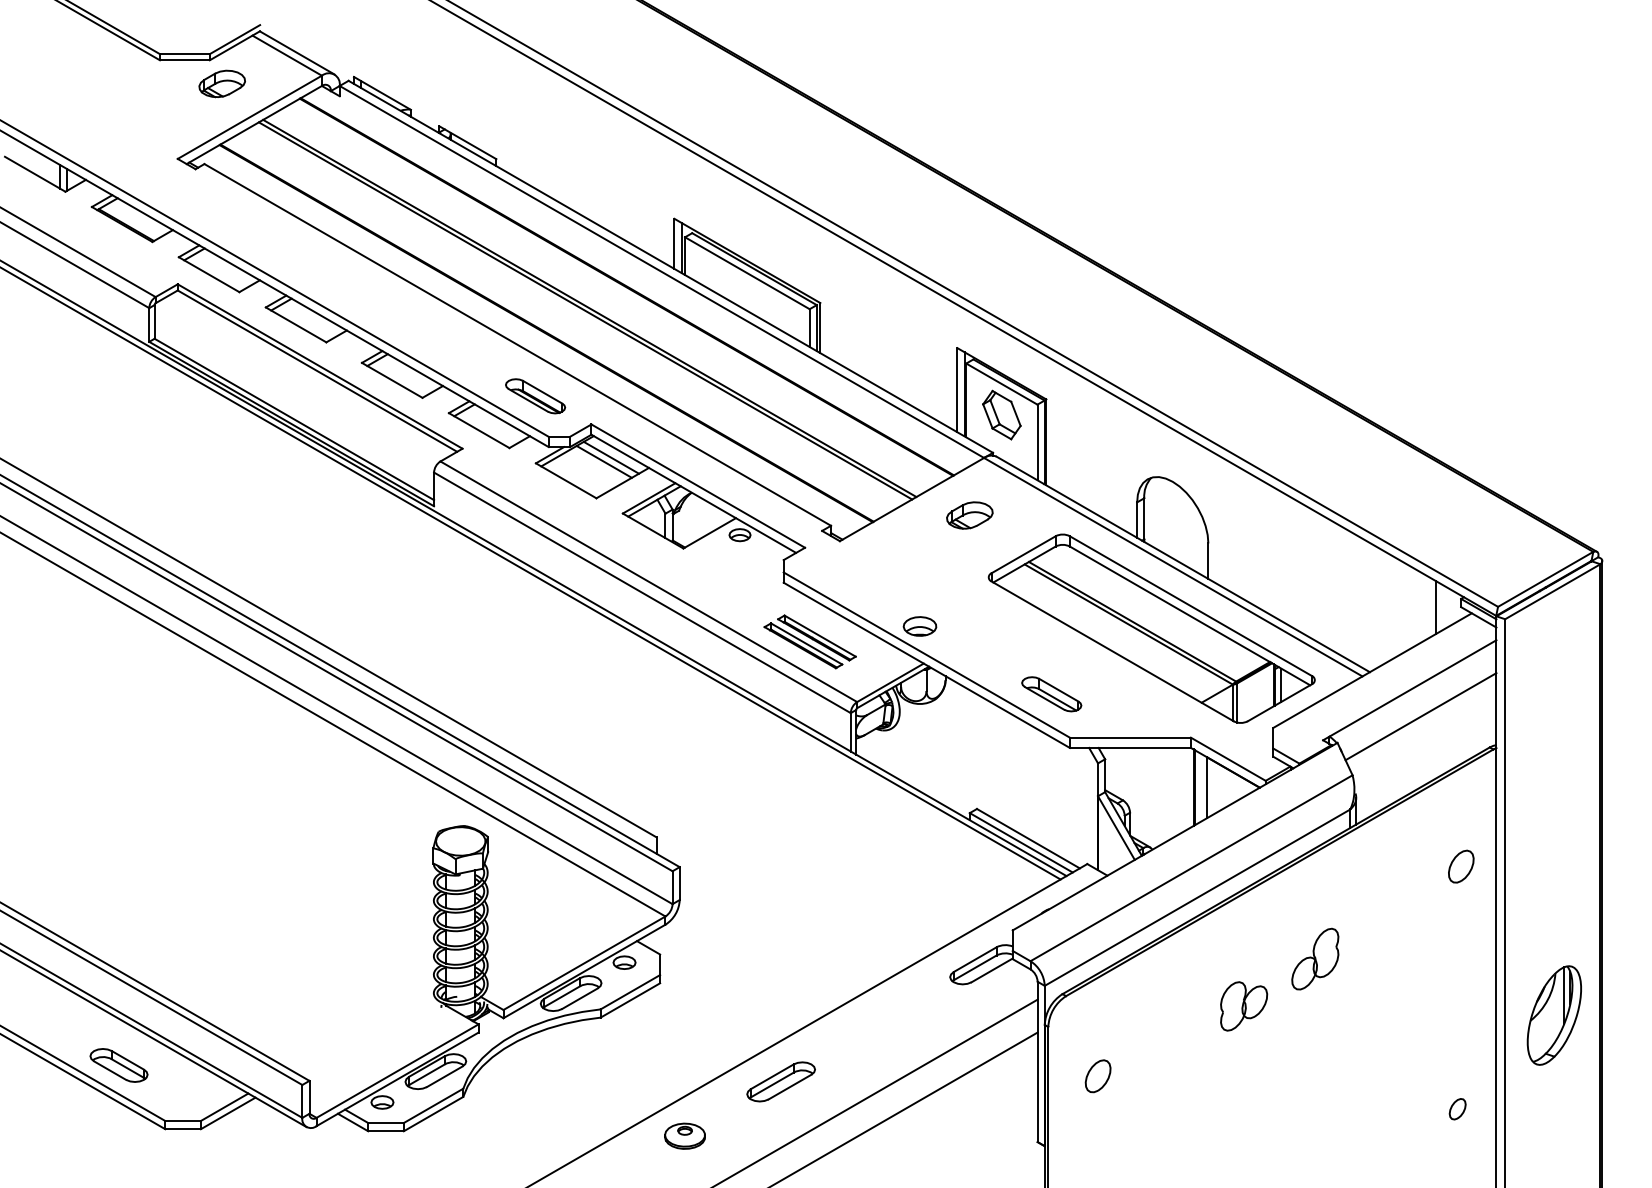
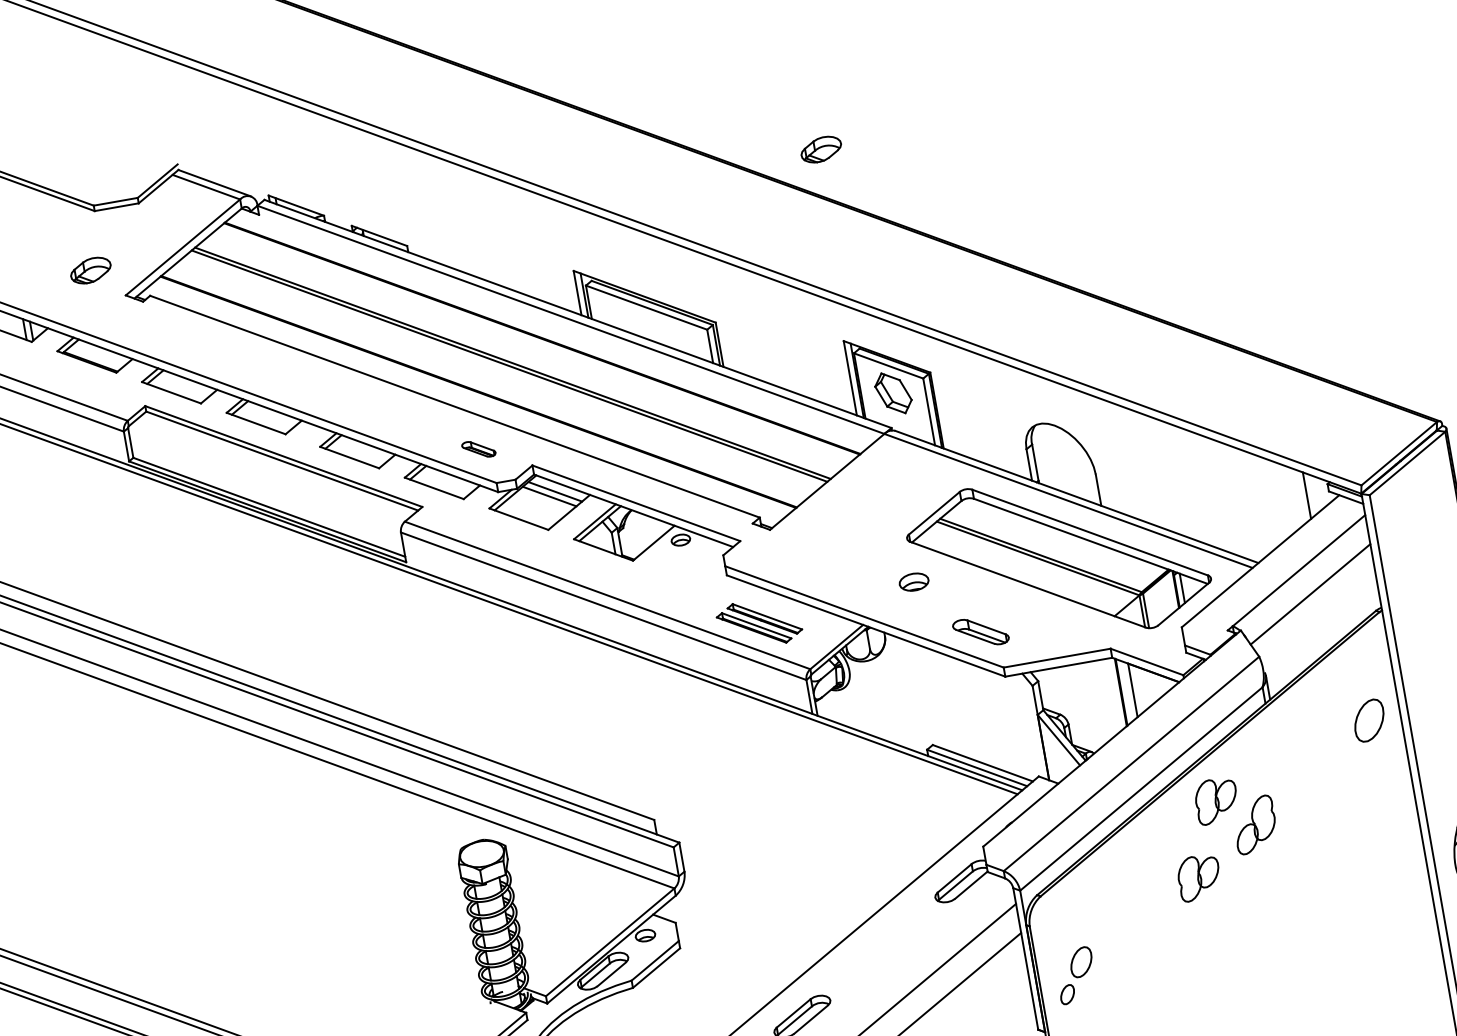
part: (221, 83) -> (90, 270), moved
part: (535, 396) -> (478, 449), size x0.6
part: (969, 515) -> (821, 149), moved
part: (919, 626) -> (913, 582), moved
part: (1461, 866) -> (1369, 720), size x1.4
part: (1278, 925) -> (1217, 800), added
part: (1457, 1109) -> (1067, 994), moved

